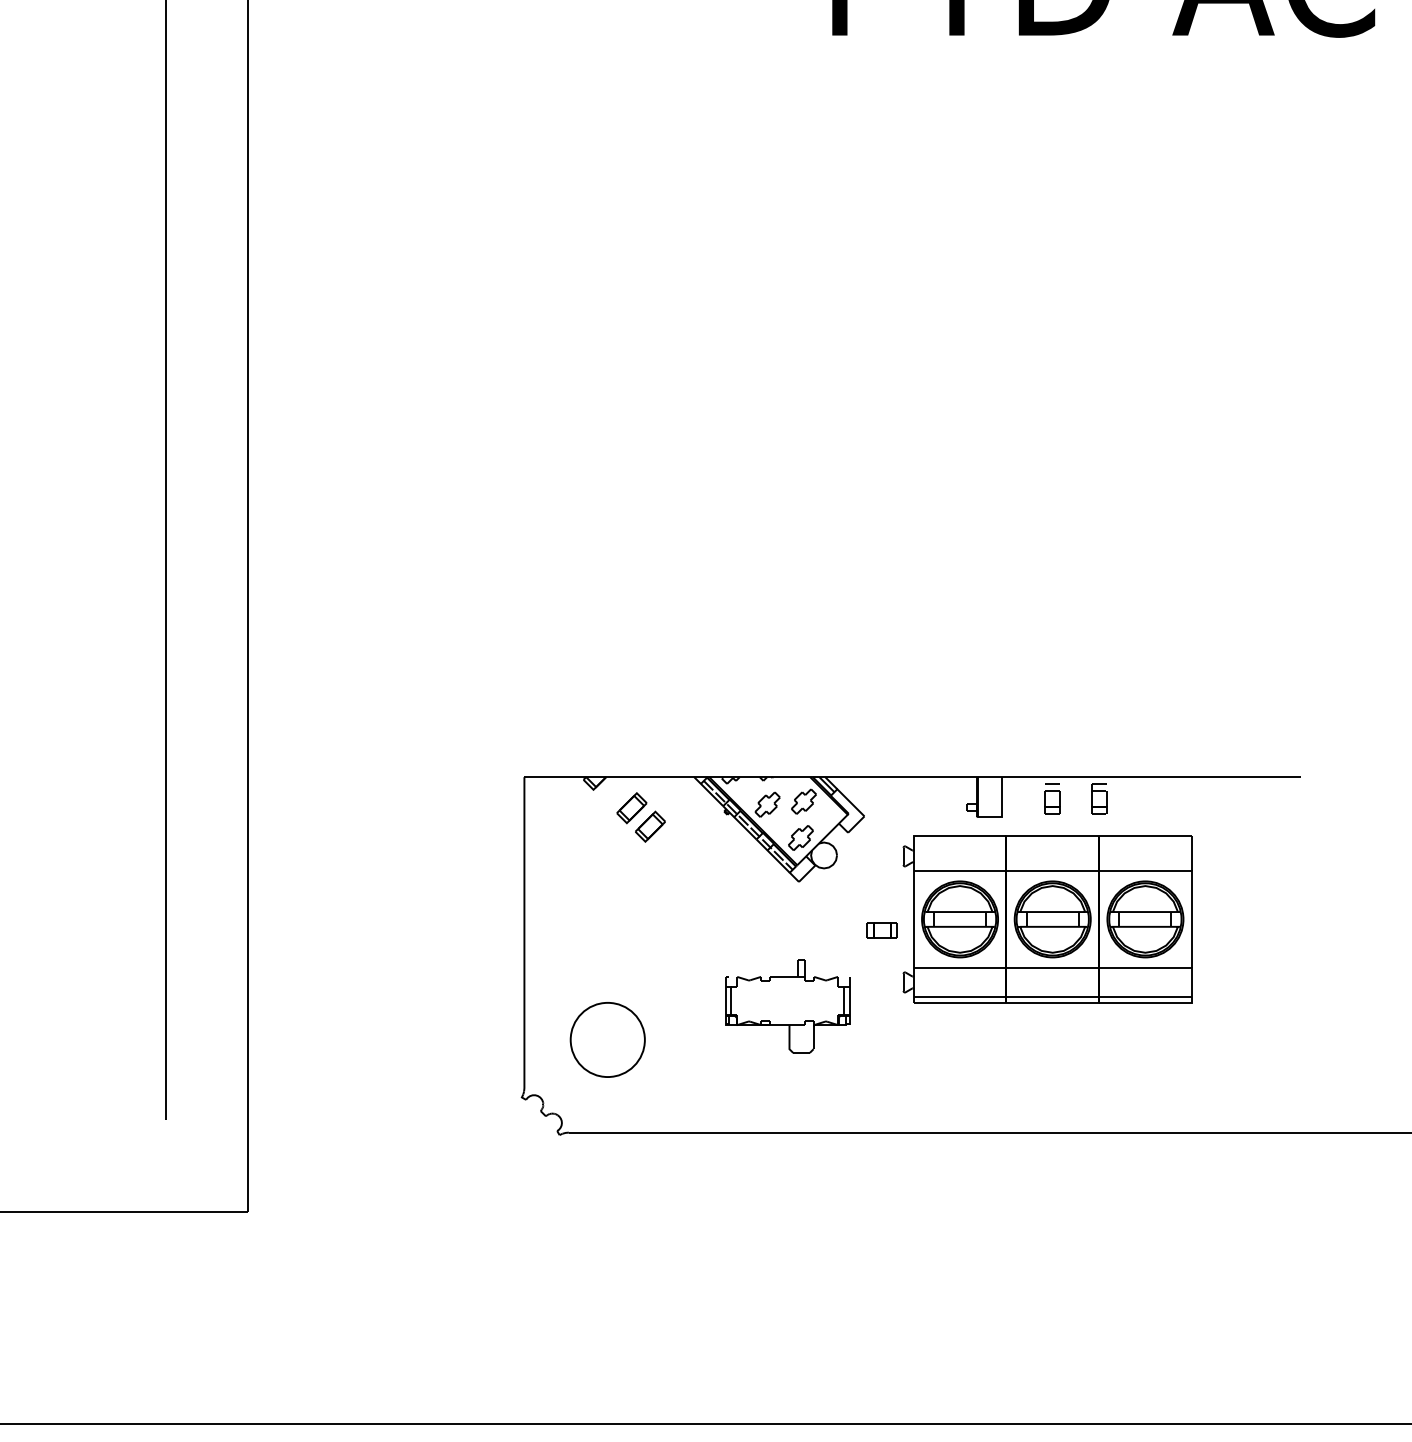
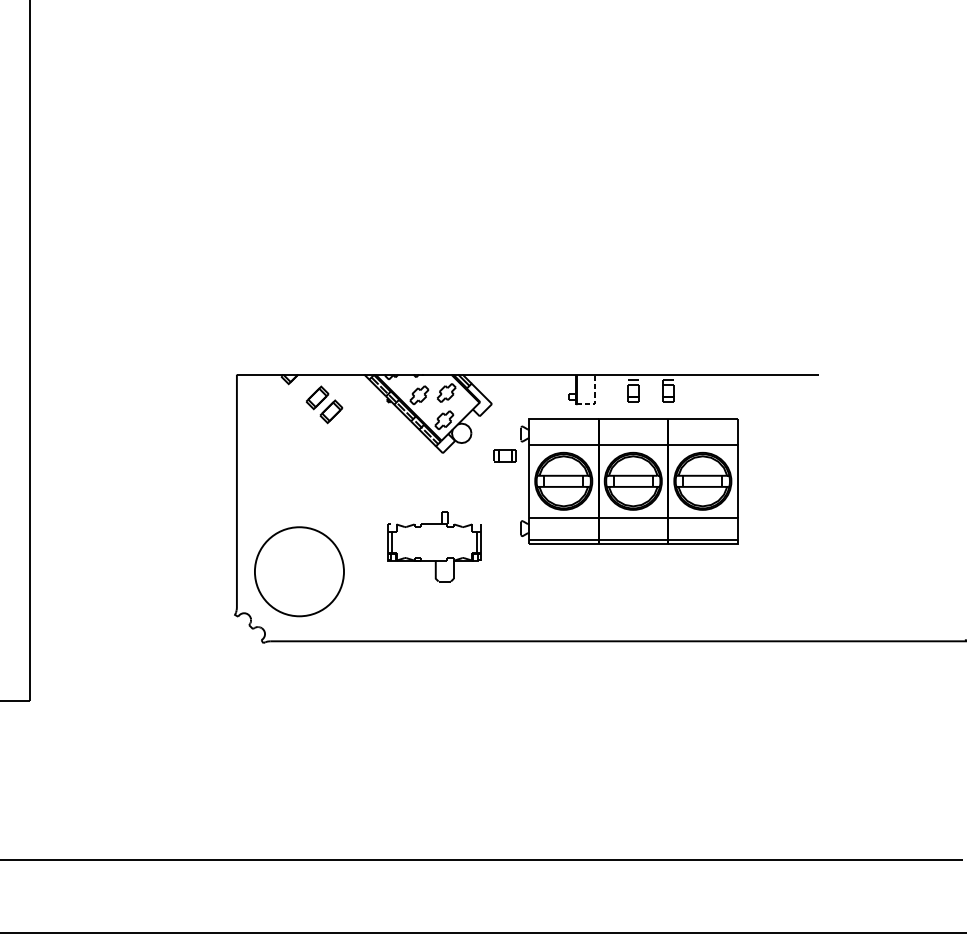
line: (1001, 809) -> (594, 398), solid -> dashed
part: (881, 930) -> (504, 455), moved
circle: (607, 1039) -> (299, 571), size x1.6

